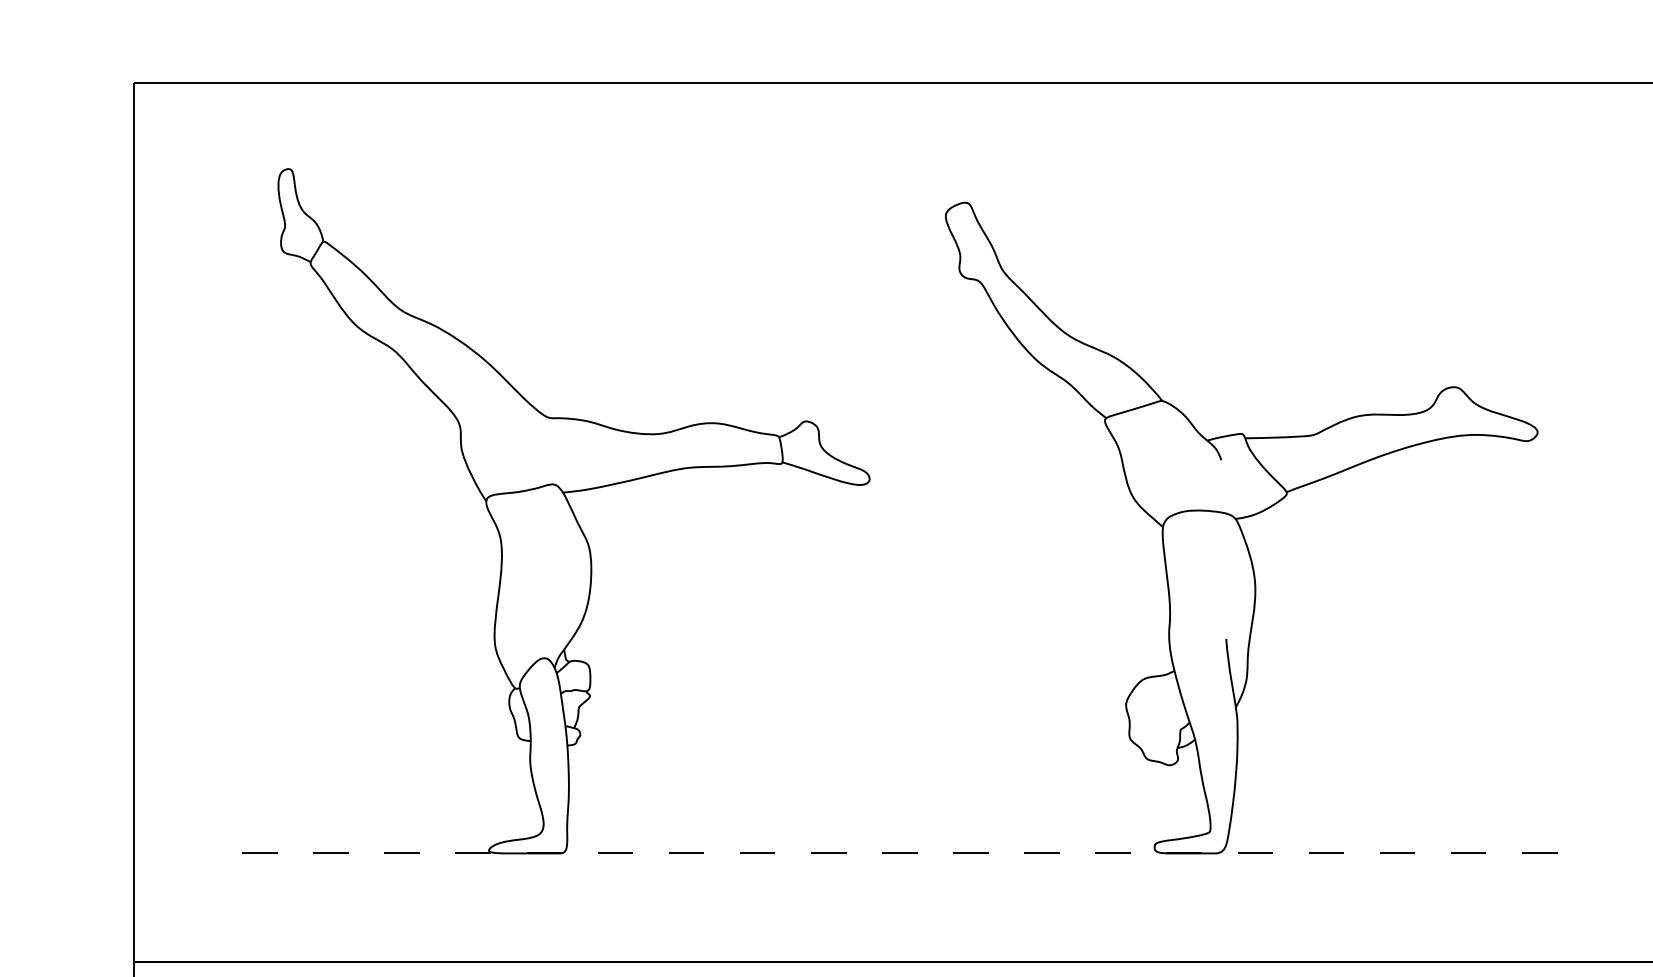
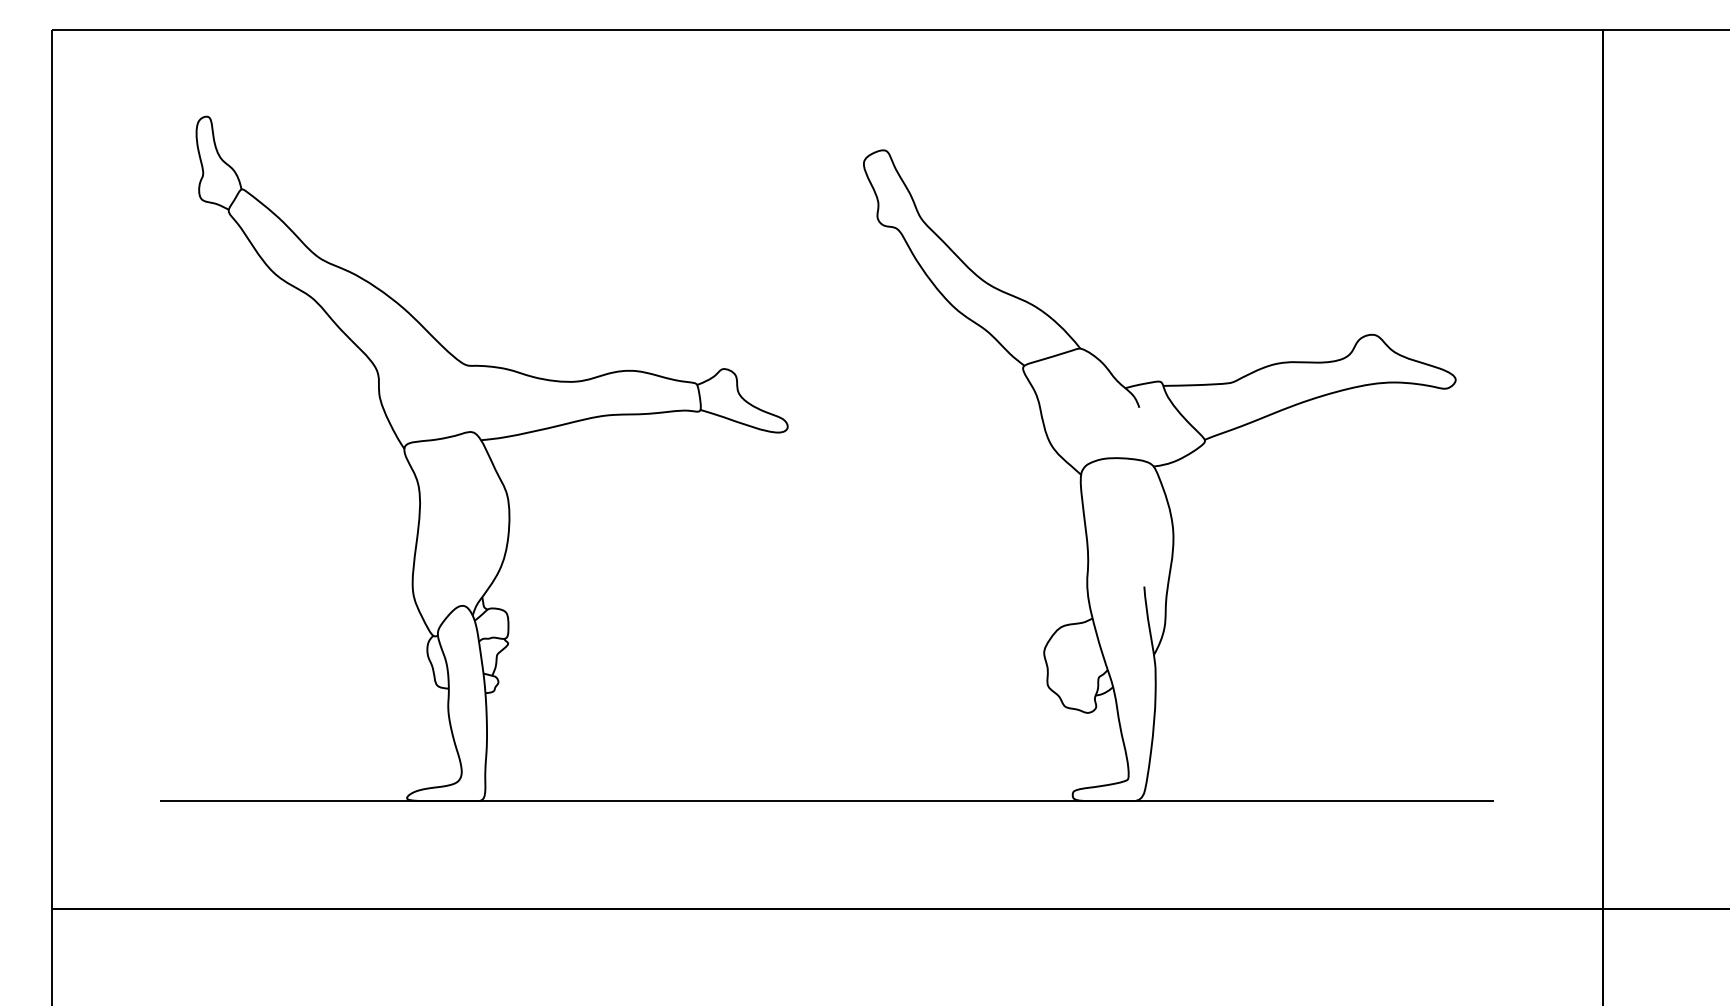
line: (909, 853) -> (827, 801), dashed -> solid

